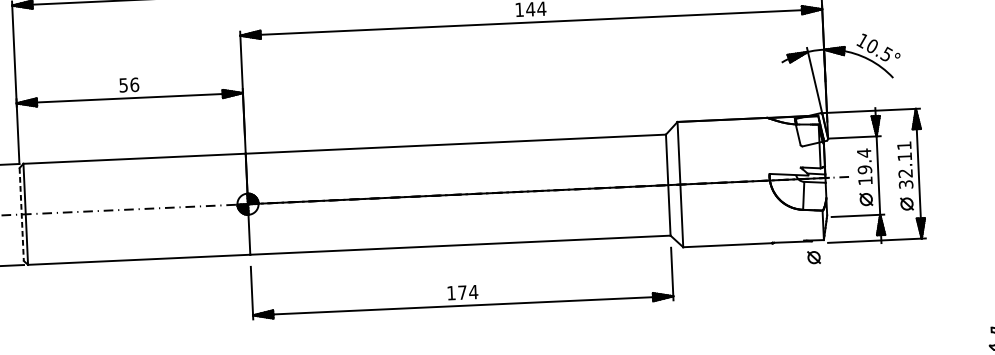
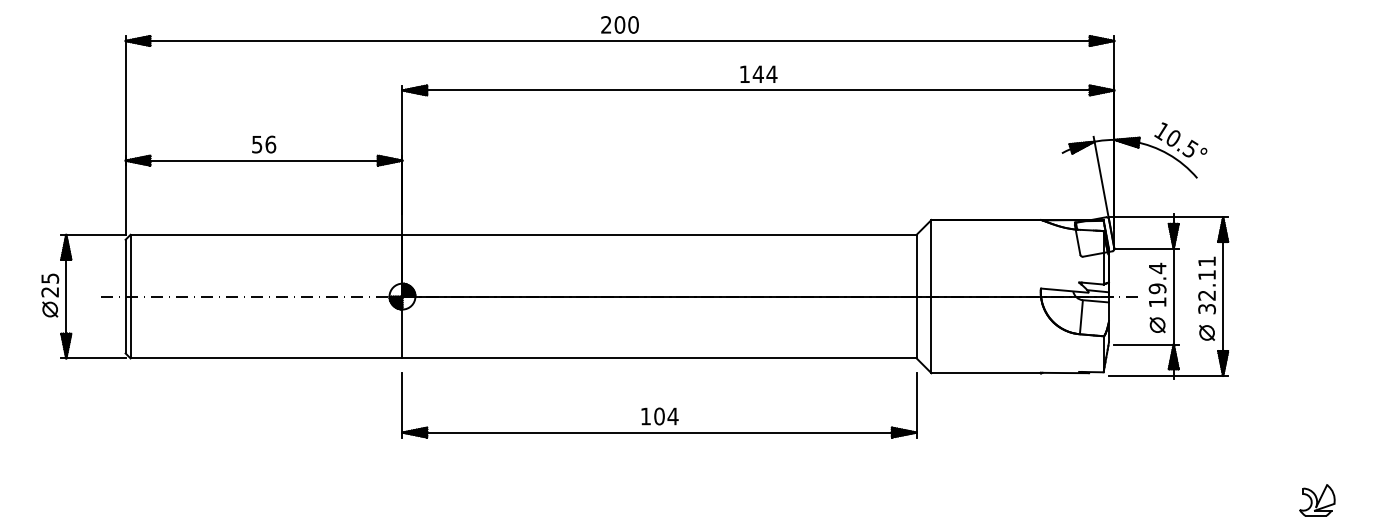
line: (21, 214) -> (125, 296), dashed -> solid
part: (813, 257) -> (1090, 393), removed
text: (462, 292) -> (659, 416), 174 -> 104

